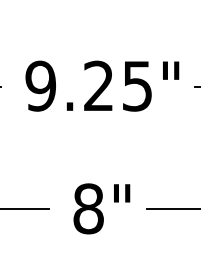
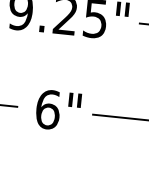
text: (88, 208) -> (47, 109), 8" -> 6"

